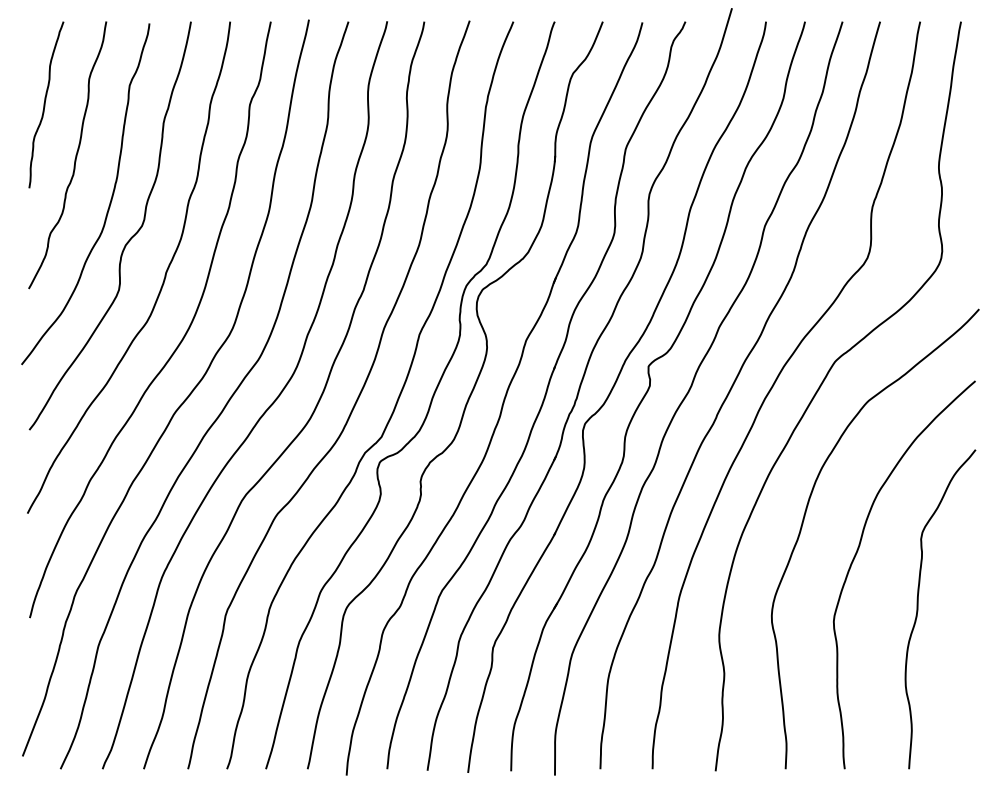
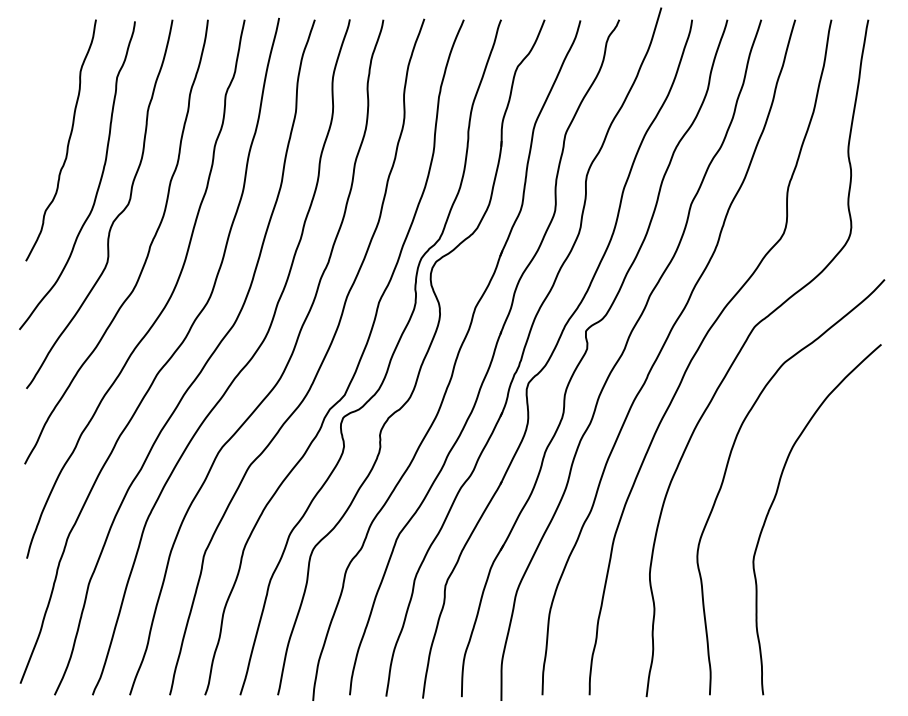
curve: (45, 104) -> (41, 94), removed
curve: (918, 609) -> (829, 550), removed

